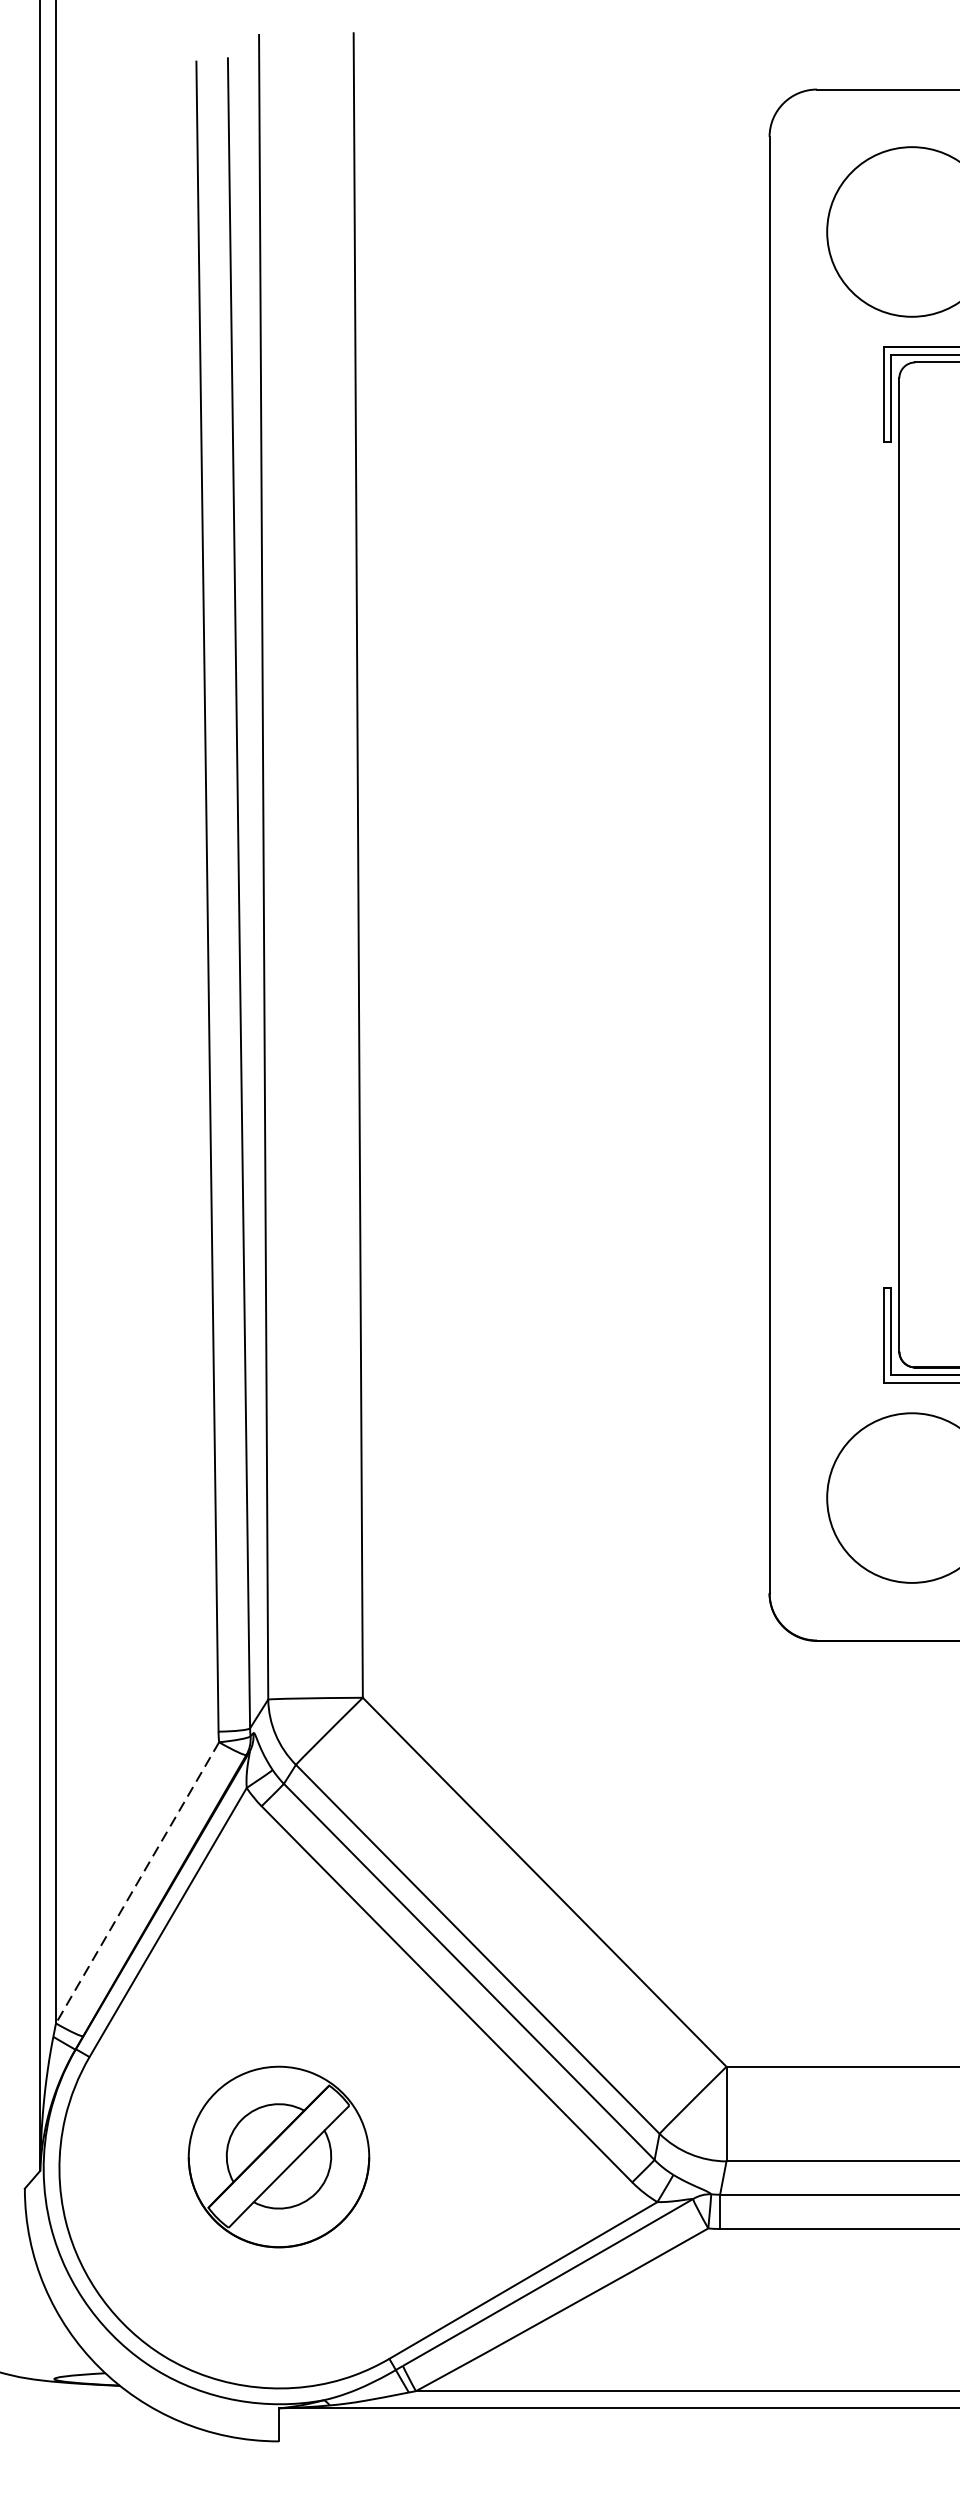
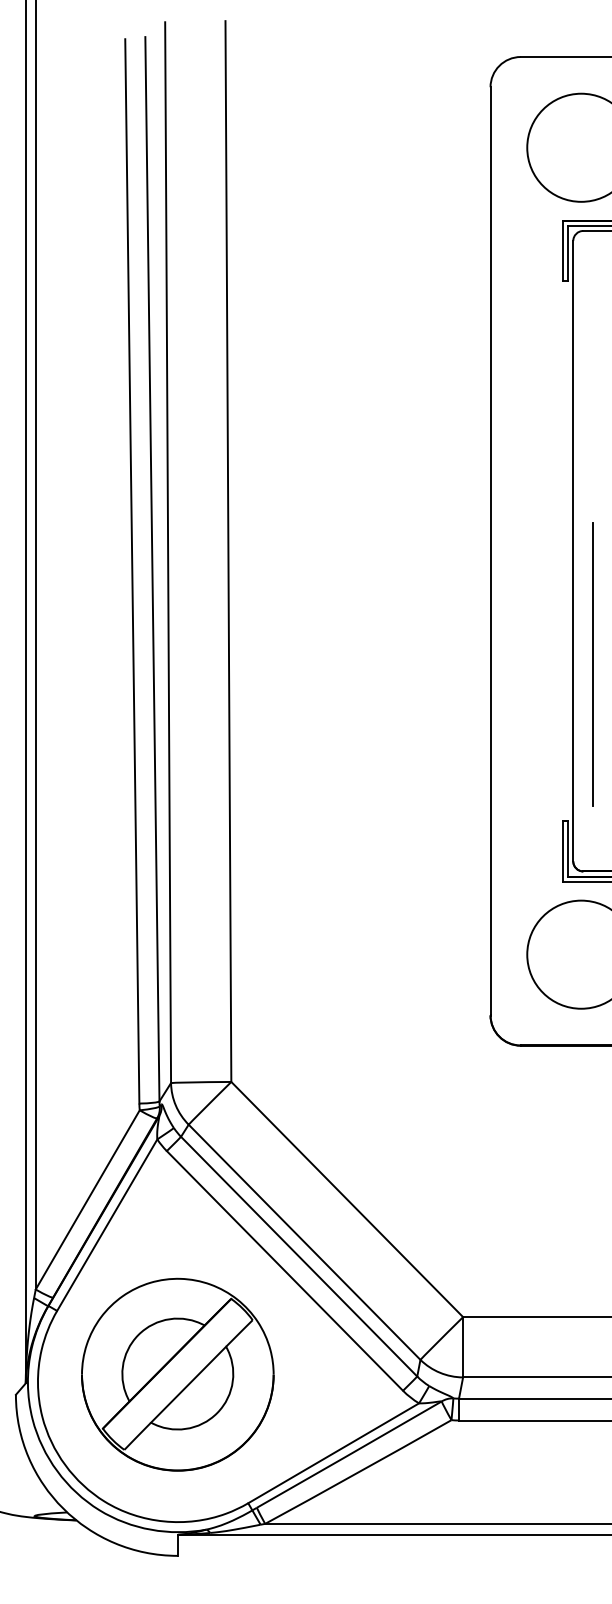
line: (931, 1042) -> (593, 664), added
line: (137, 1882) -> (87, 1199), dashed -> solid
part: (278, 2156) -> (177, 1374), size x1.67

